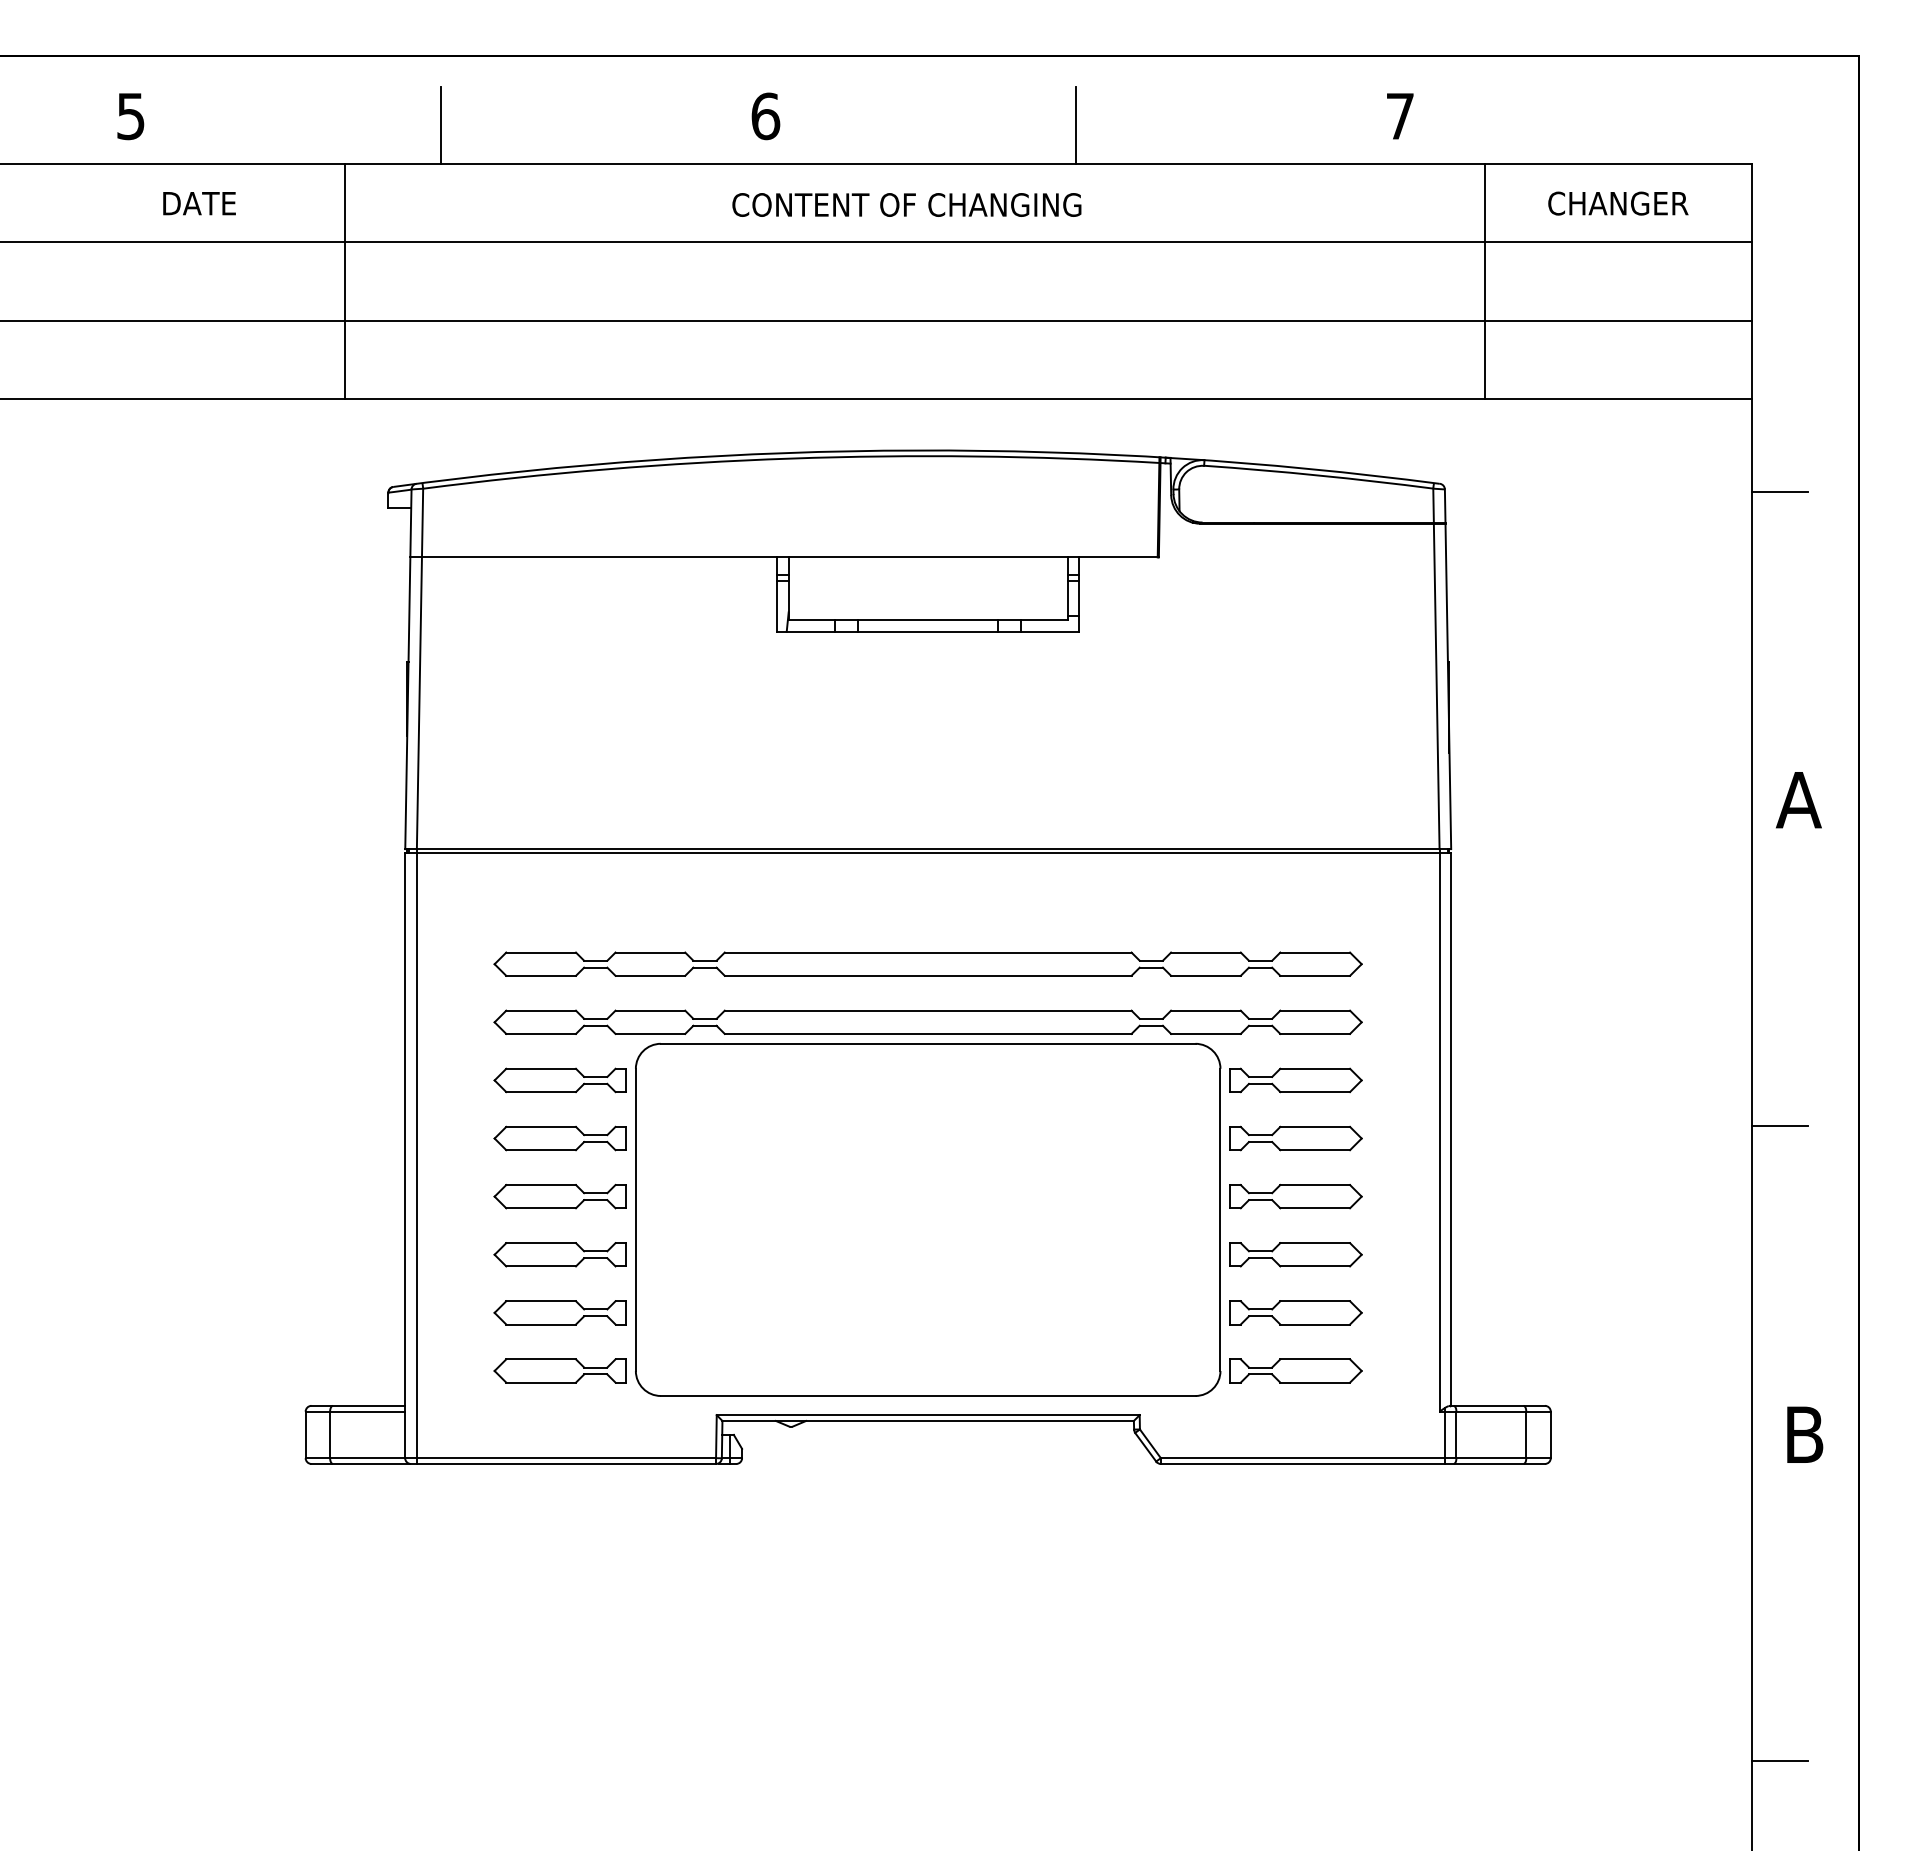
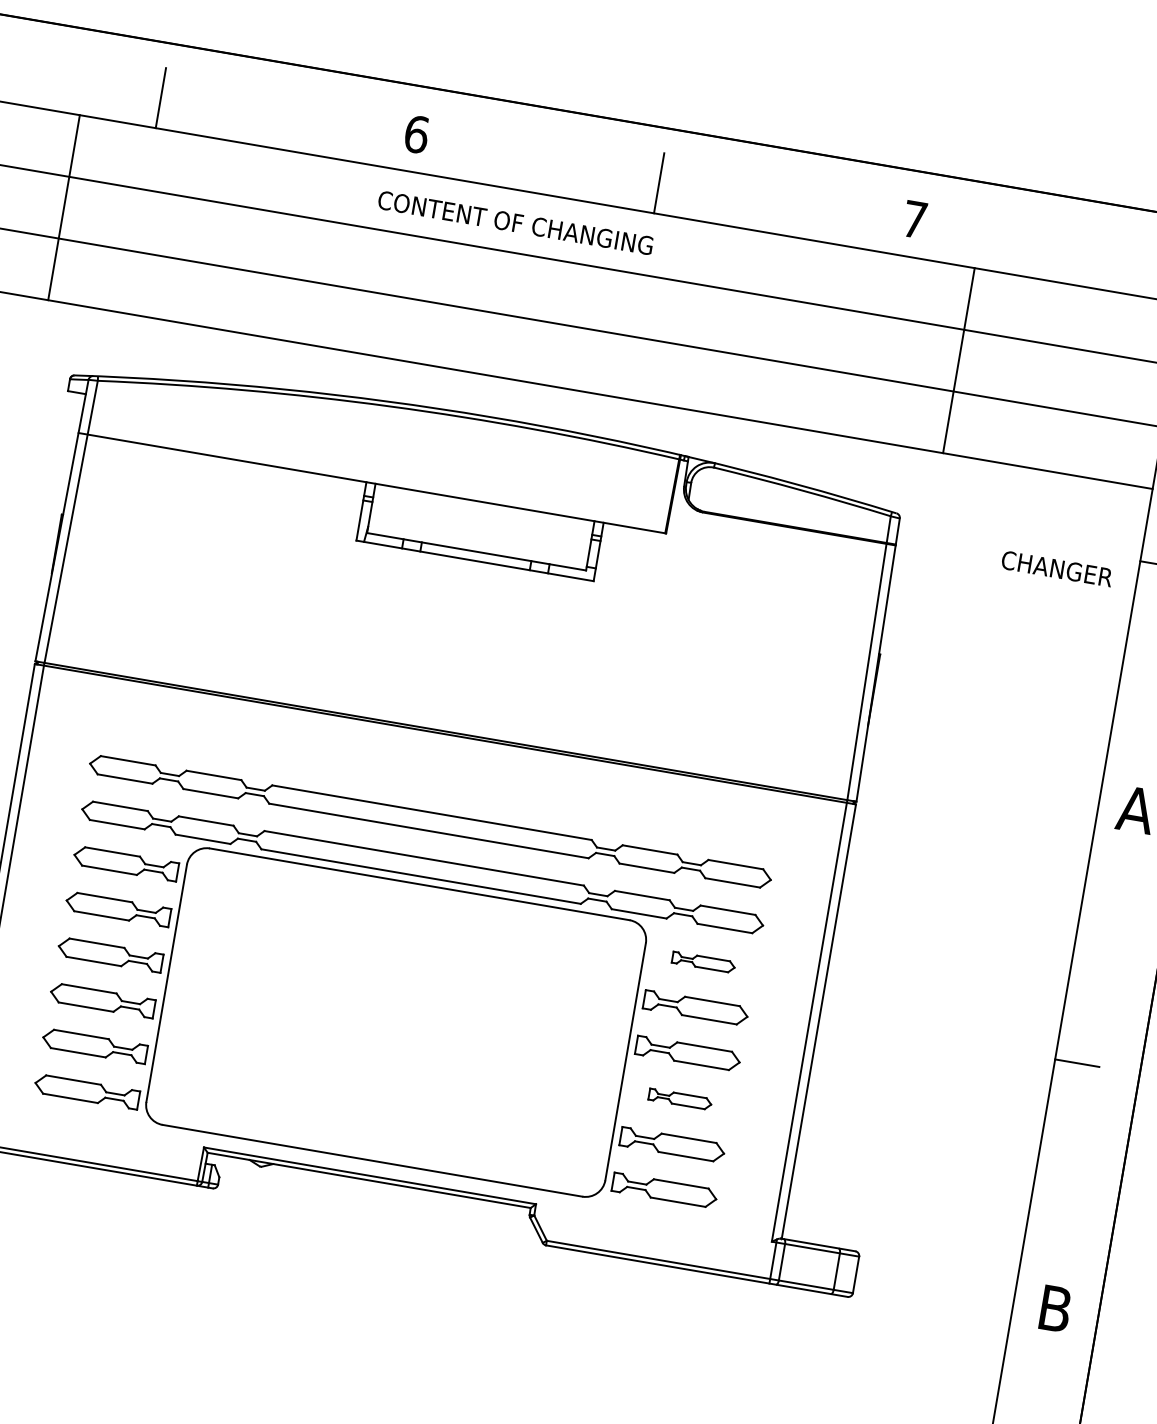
text: (1618, 203) -> (1057, 568), moved
part: (1295, 1080) -> (703, 962), size x0.6
part: (1295, 1254) -> (679, 1099), size x0.6

